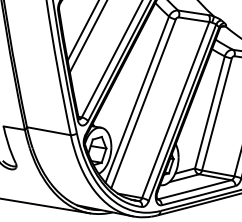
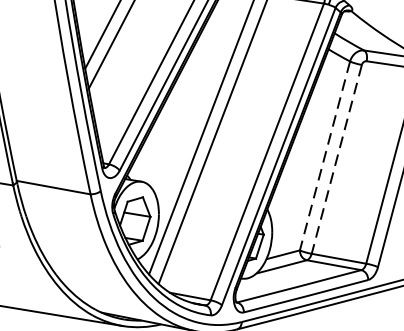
line: (209, 112) -> (324, 156), solid -> dashed
line: (216, 114) -> (336, 159), solid -> dashed

